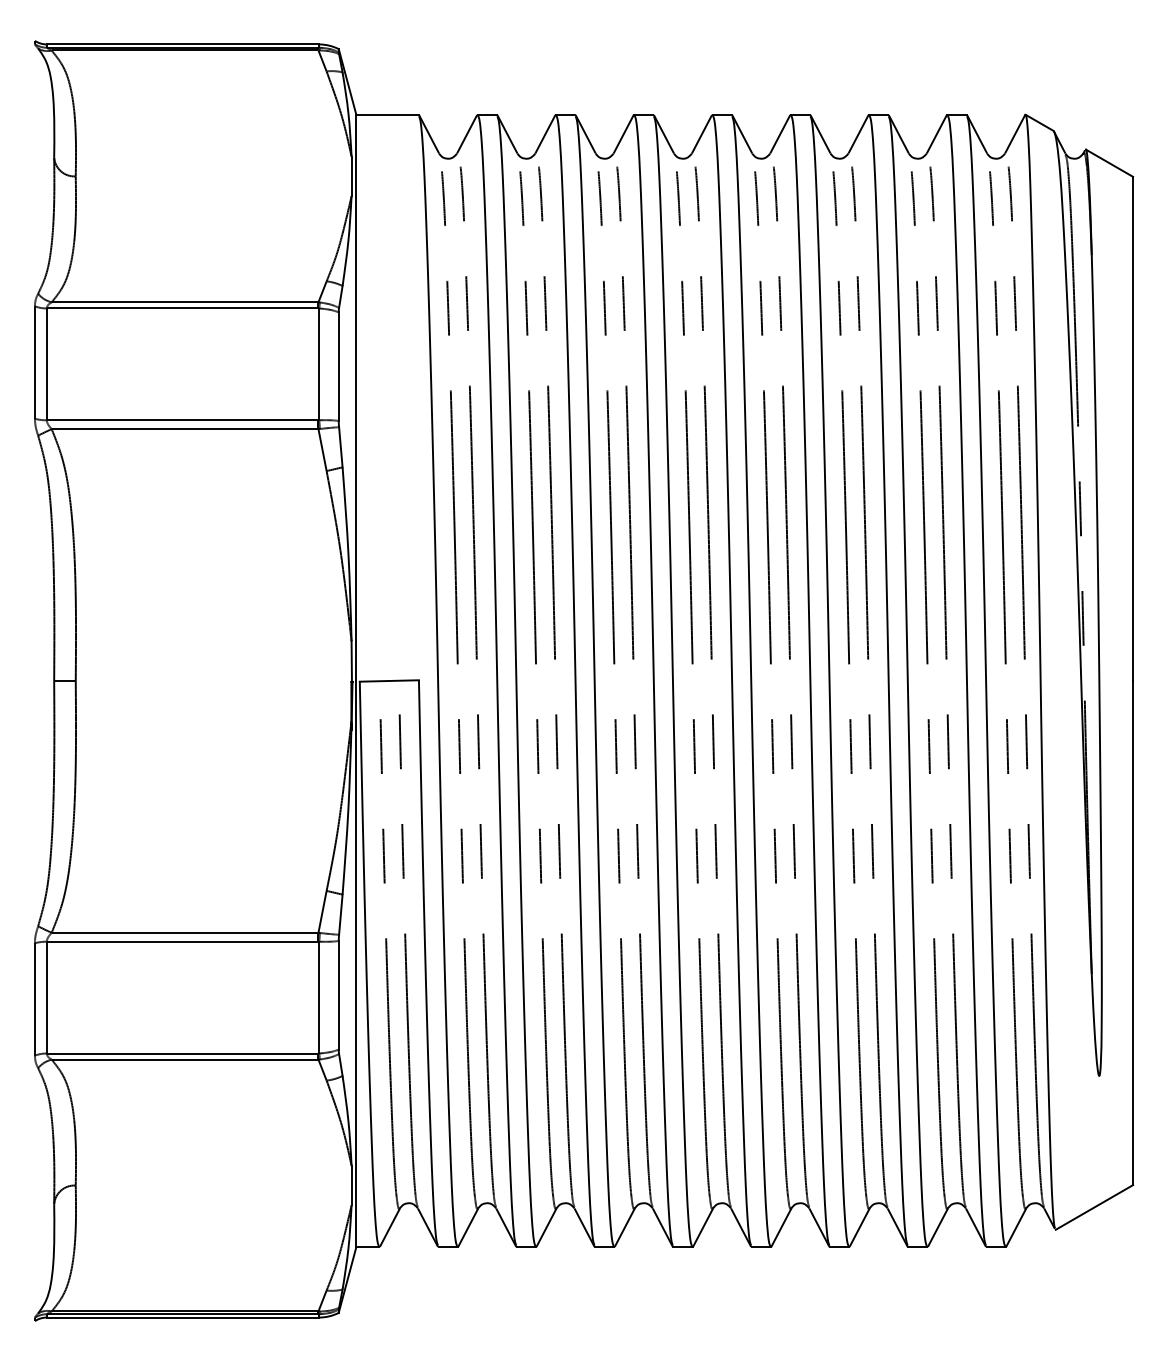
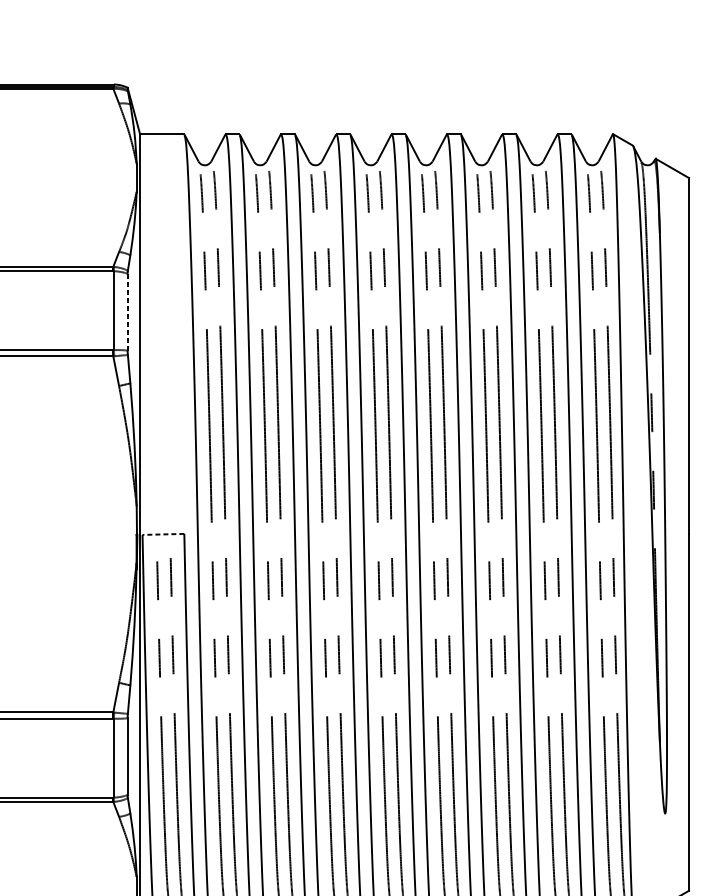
line: (338, 366) -> (127, 312), solid -> dashed
line: (389, 680) -> (163, 534), solid -> dashed

